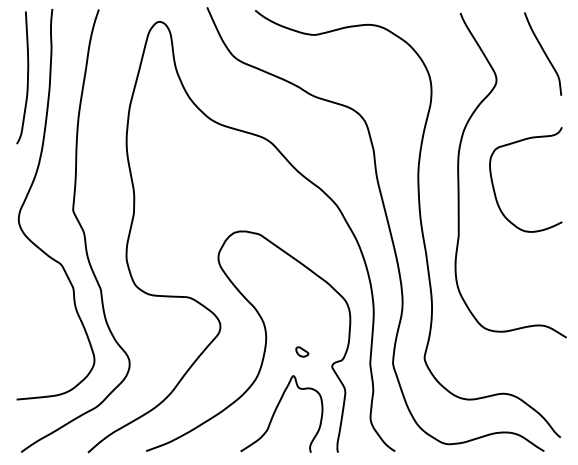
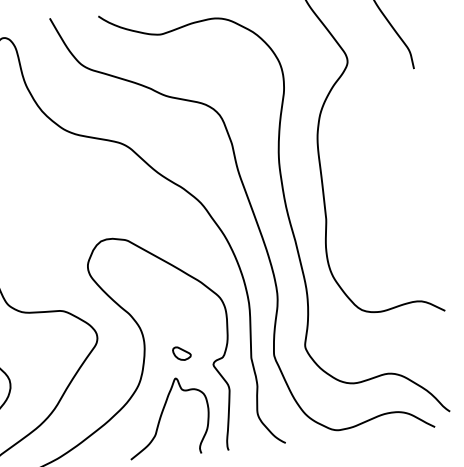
curve: (494, 187) -> (356, 168), removed
part: (302, 351) -> (182, 352), size x1.4

